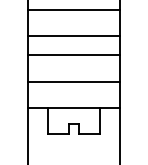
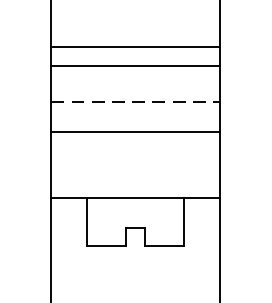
line: (73, 9) -> (135, 46), moved
line: (73, 55) -> (135, 101), solid -> dashed
line: (73, 81) -> (135, 131), moved

